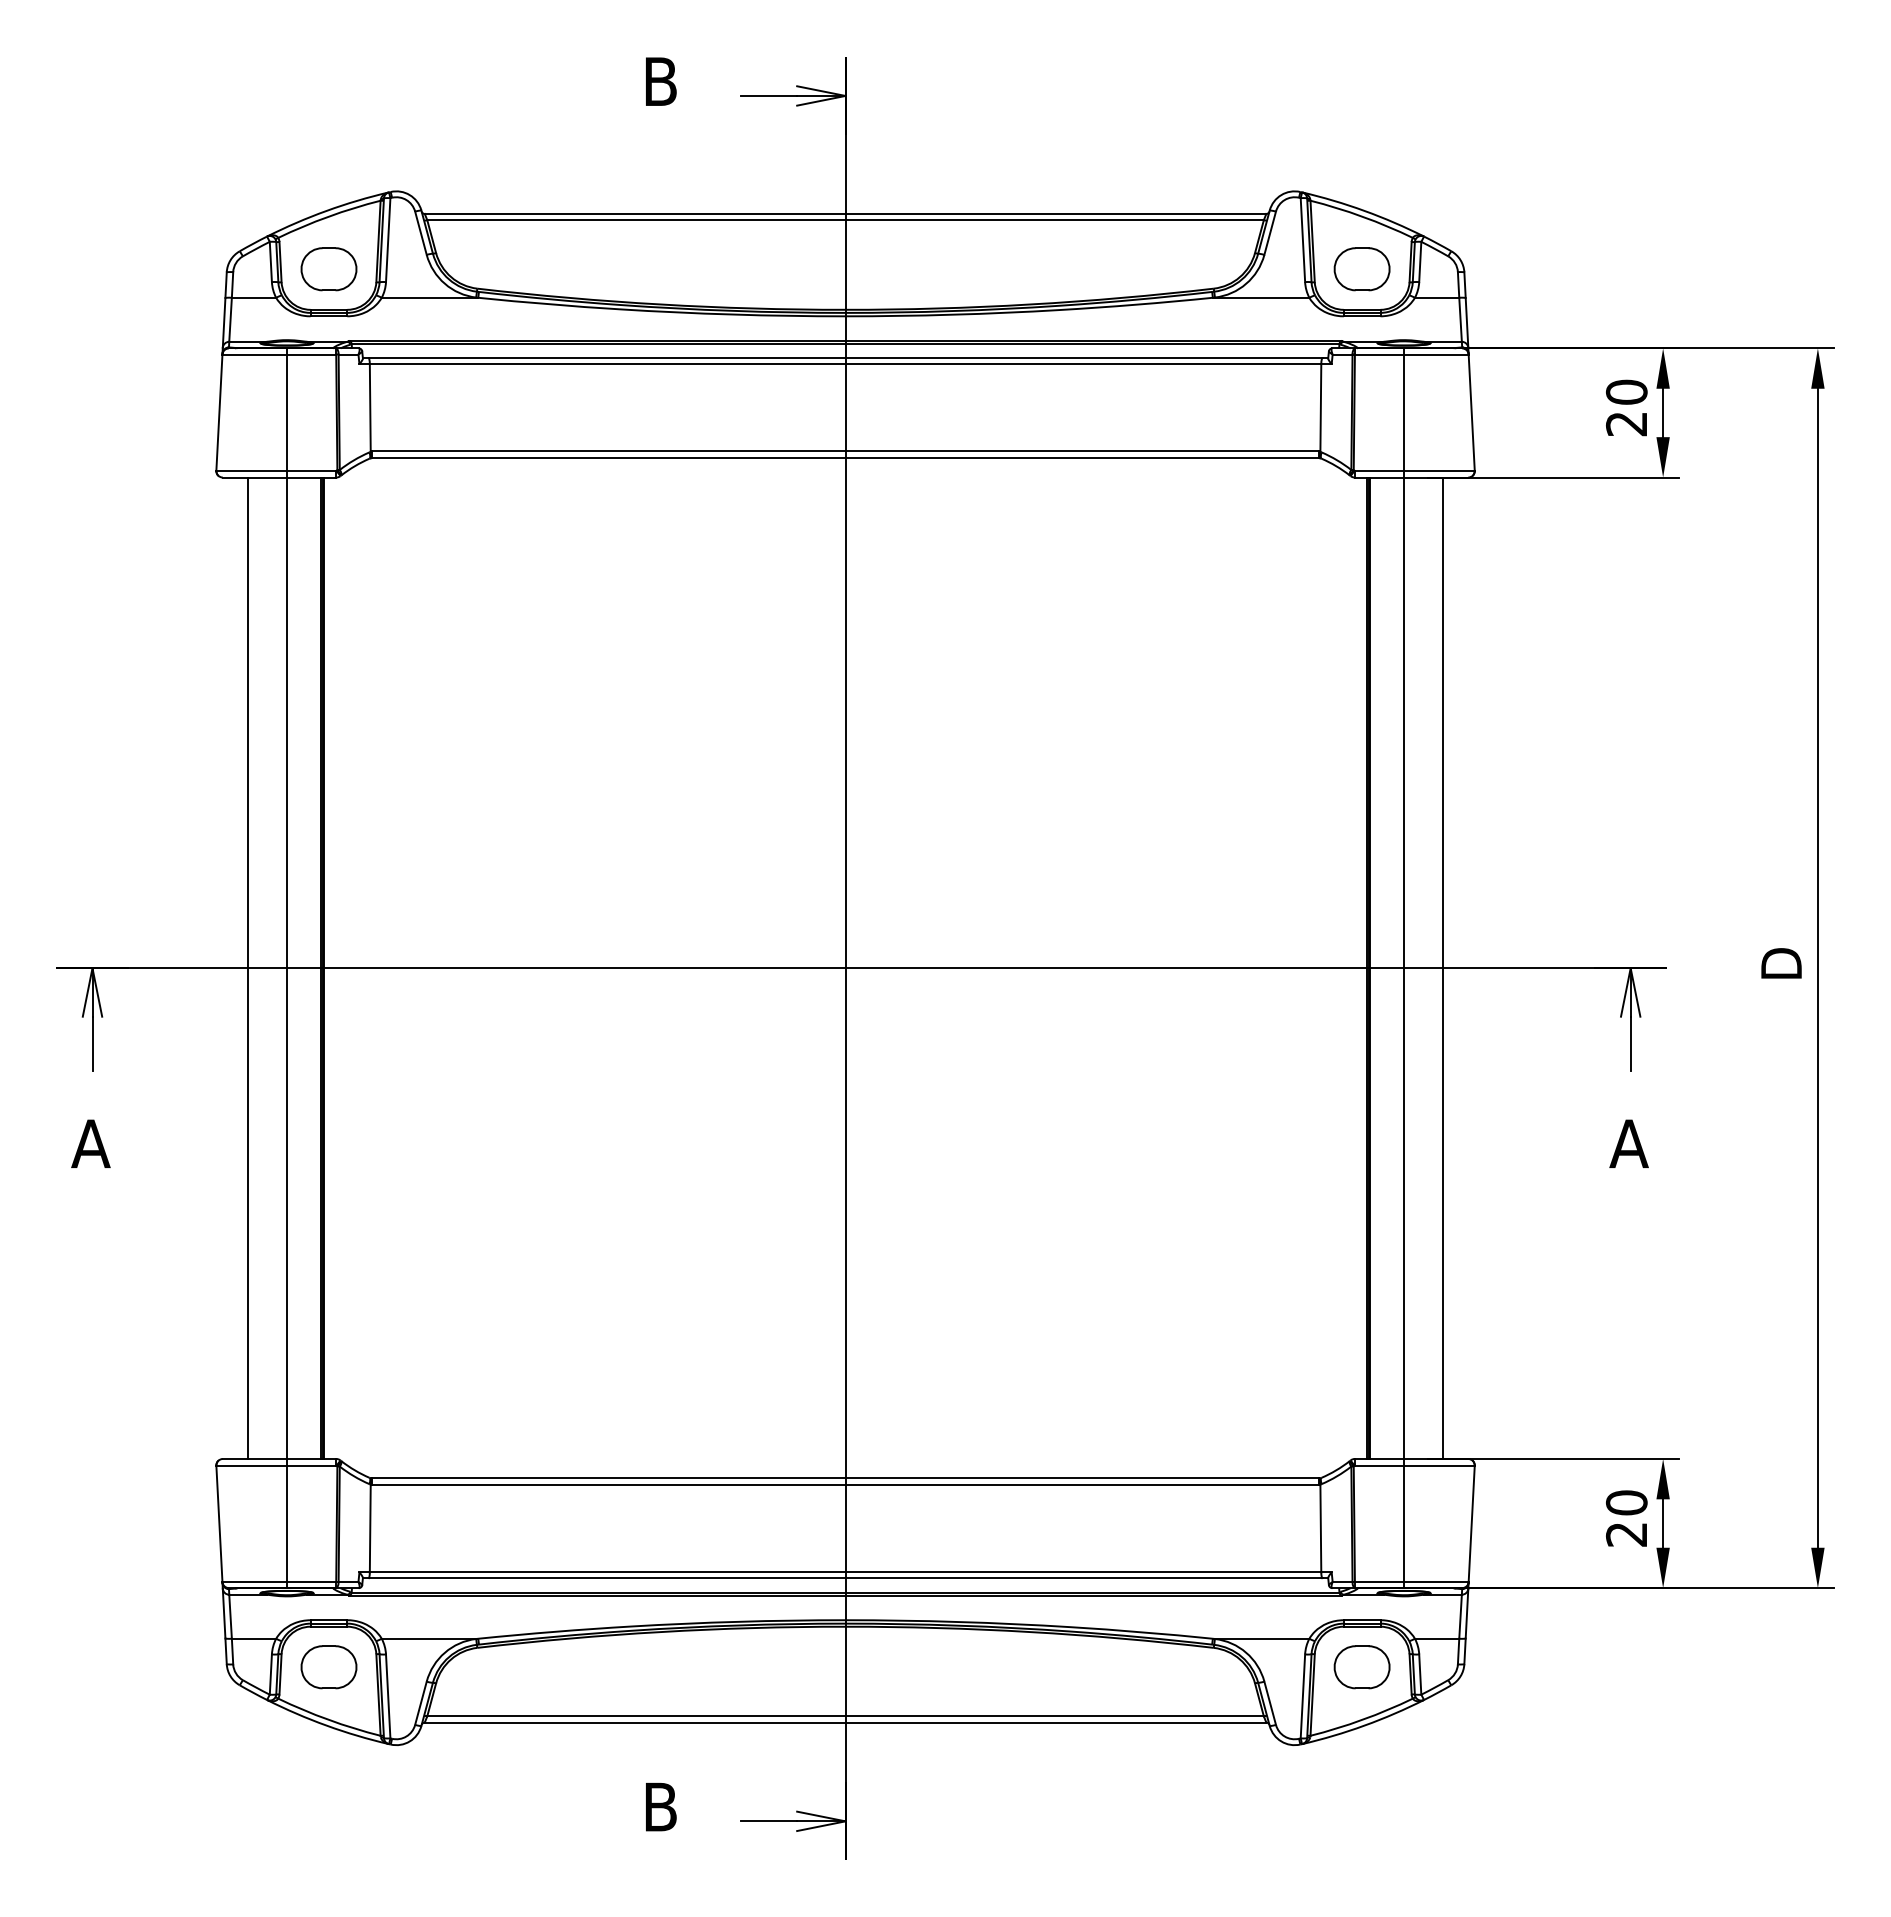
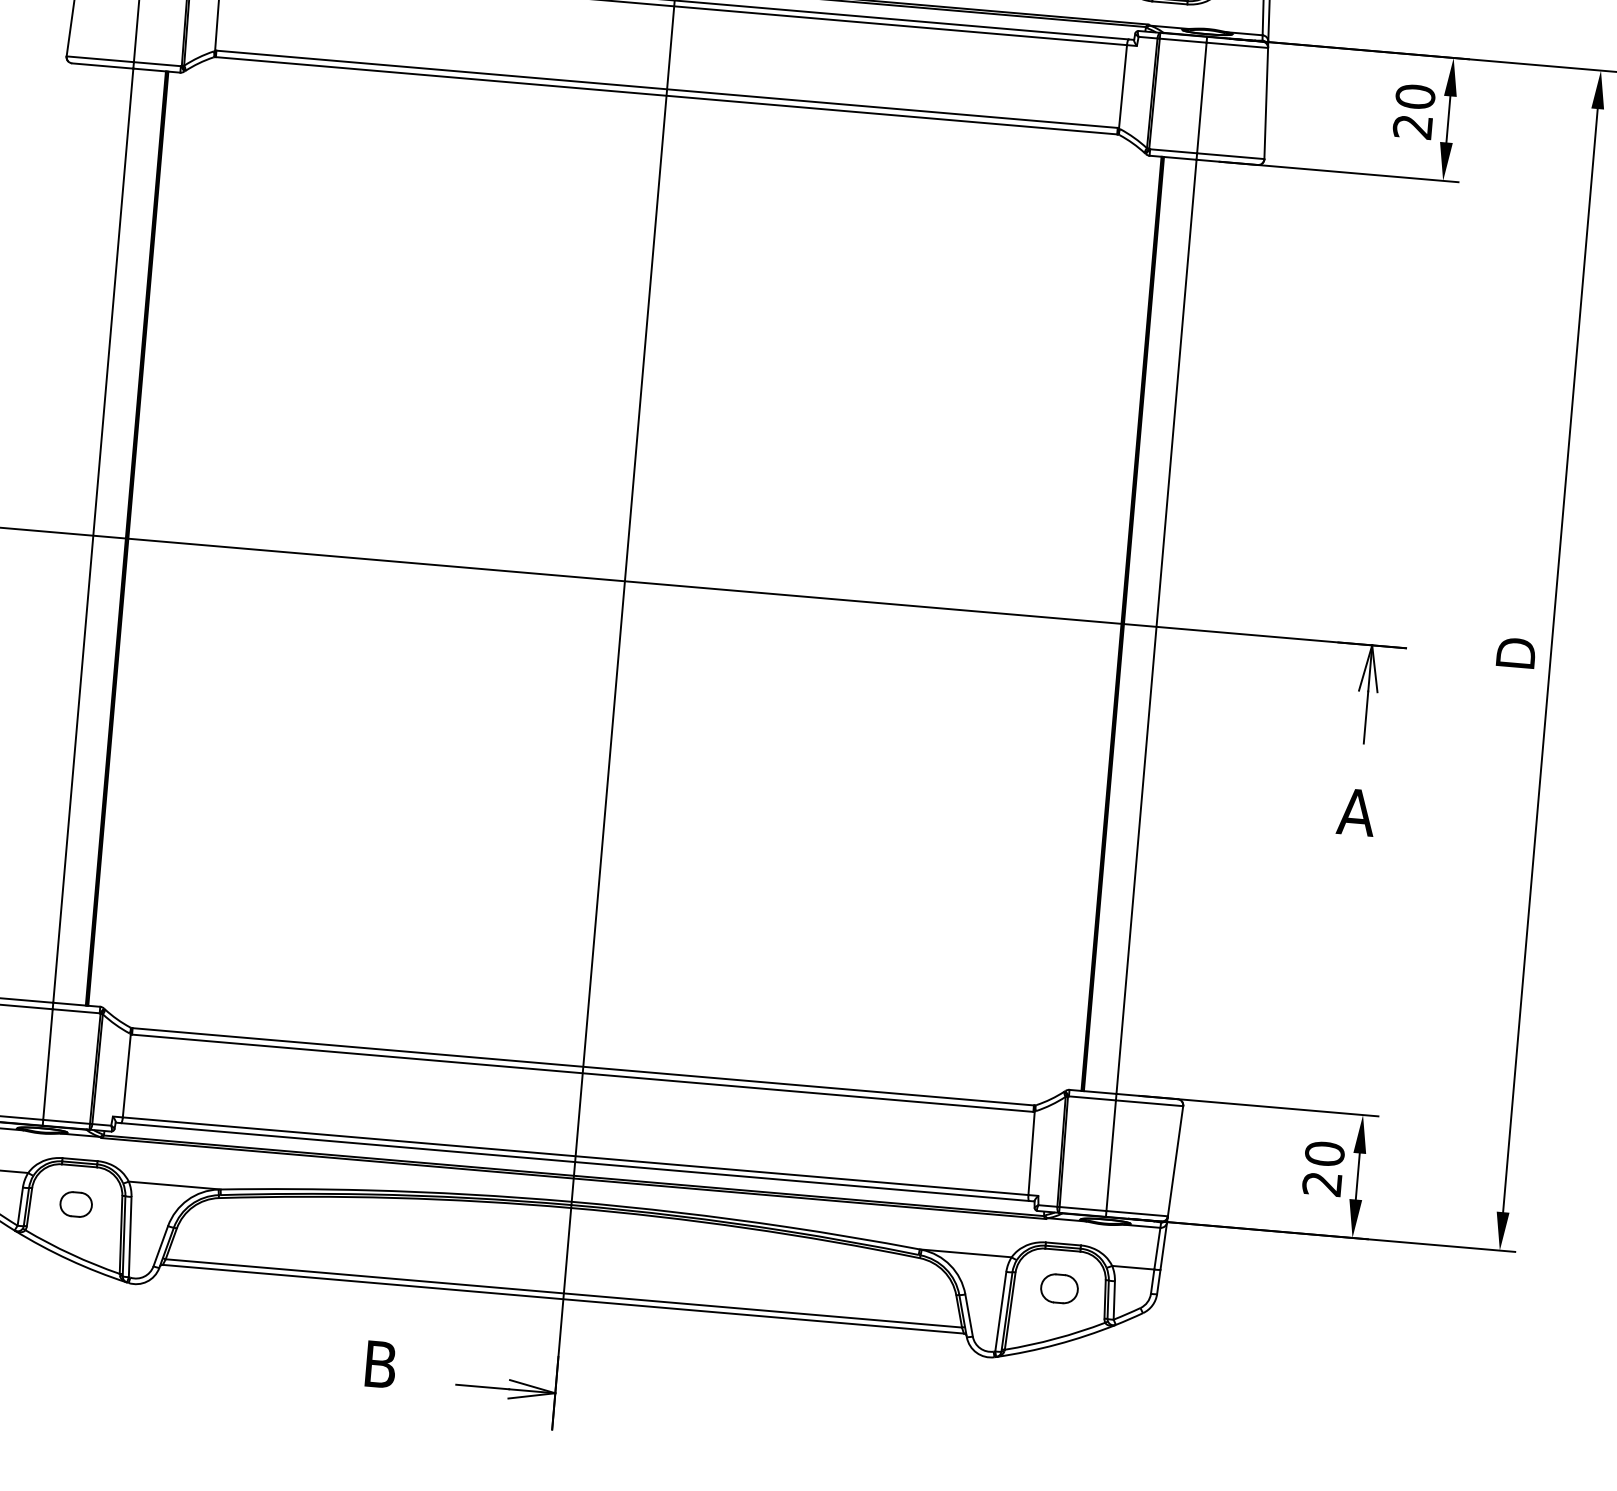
line: (248, 968) -> (56, 532), removed
line: (1442, 968) -> (1193, 630), removed
part: (328, 1667) -> (75, 1204), size x0.6
part: (1361, 1667) -> (1058, 1288), size x0.7

